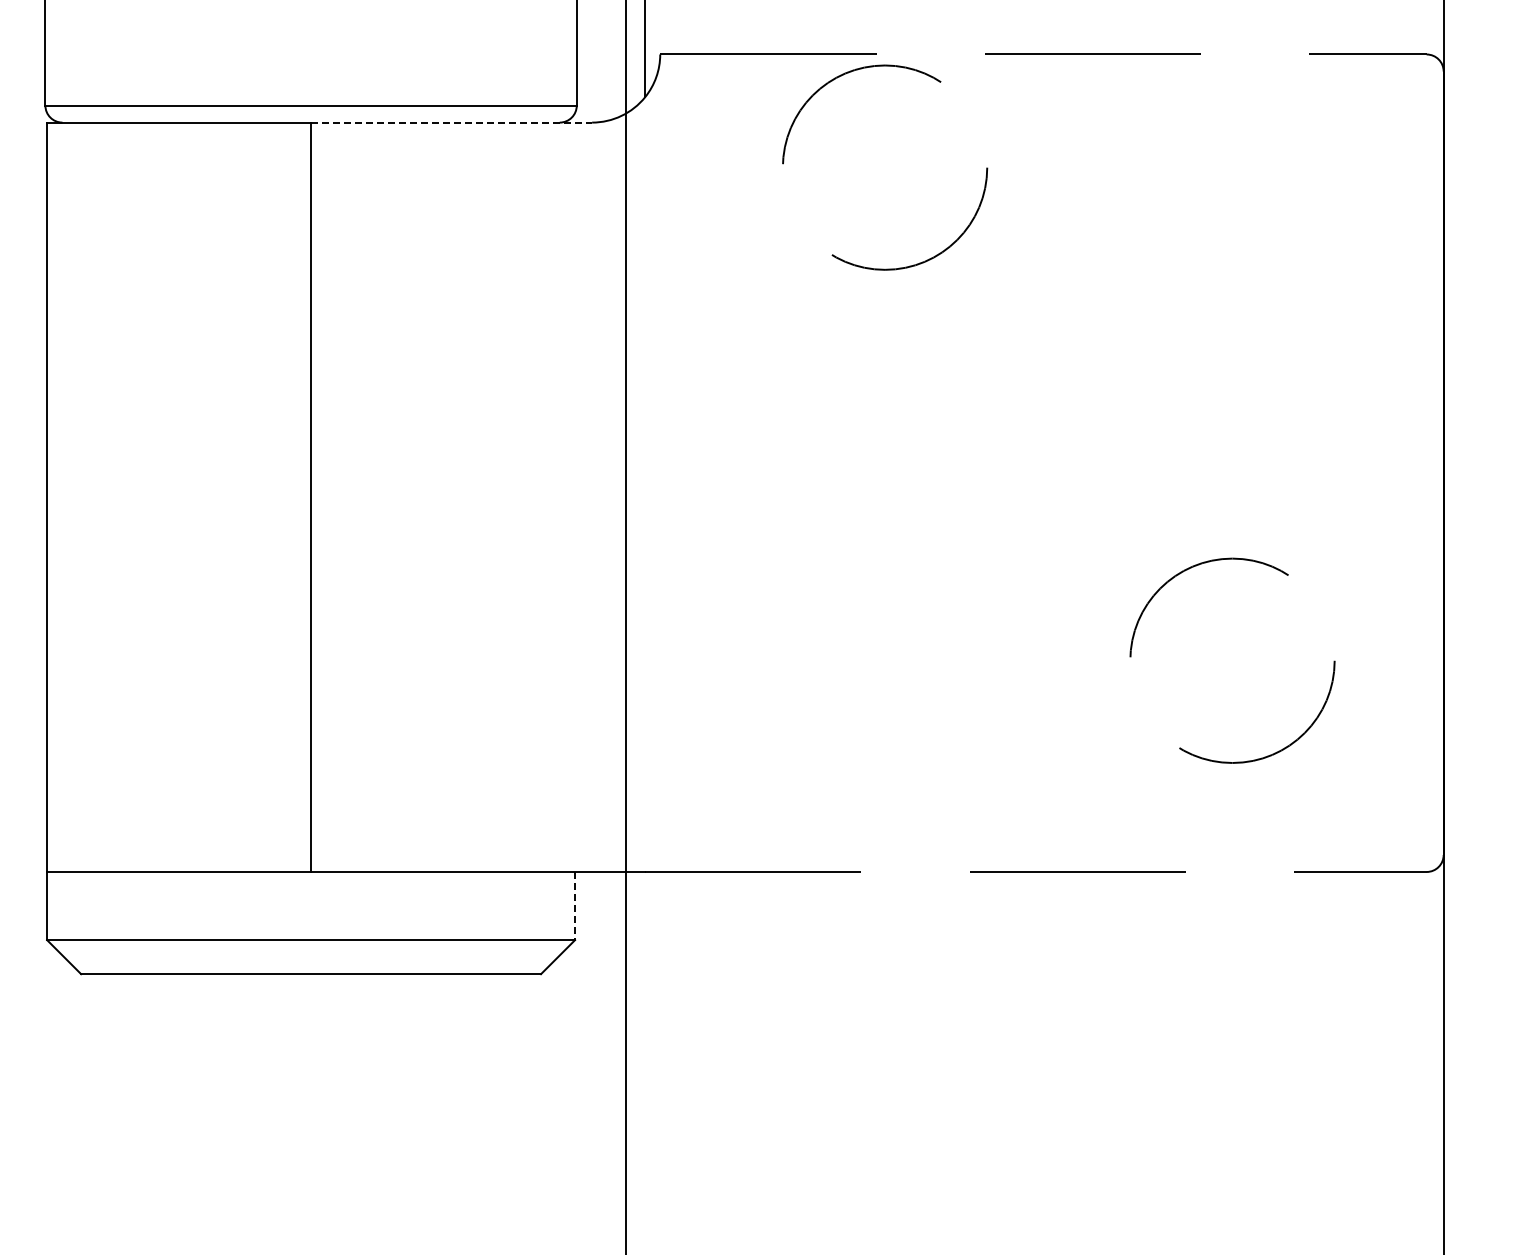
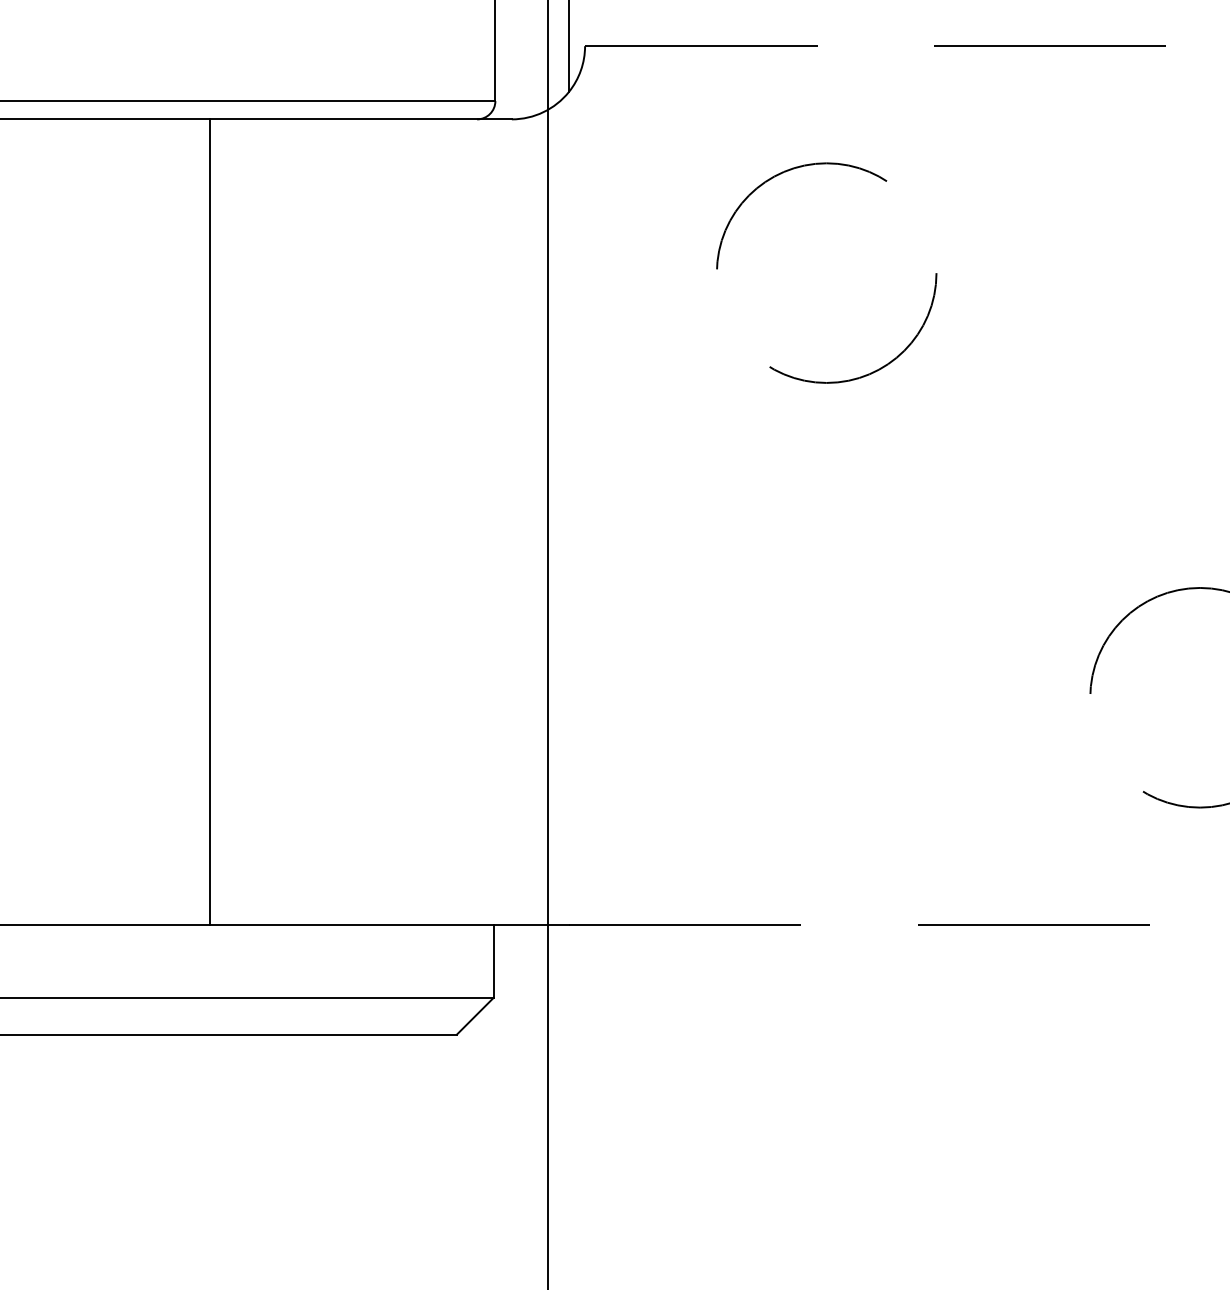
line: (451, 122) -> (360, 119), dashed -> solid
circle: (885, 167) -> (827, 272), moved
line: (575, 906) -> (494, 961), dashed -> solid

